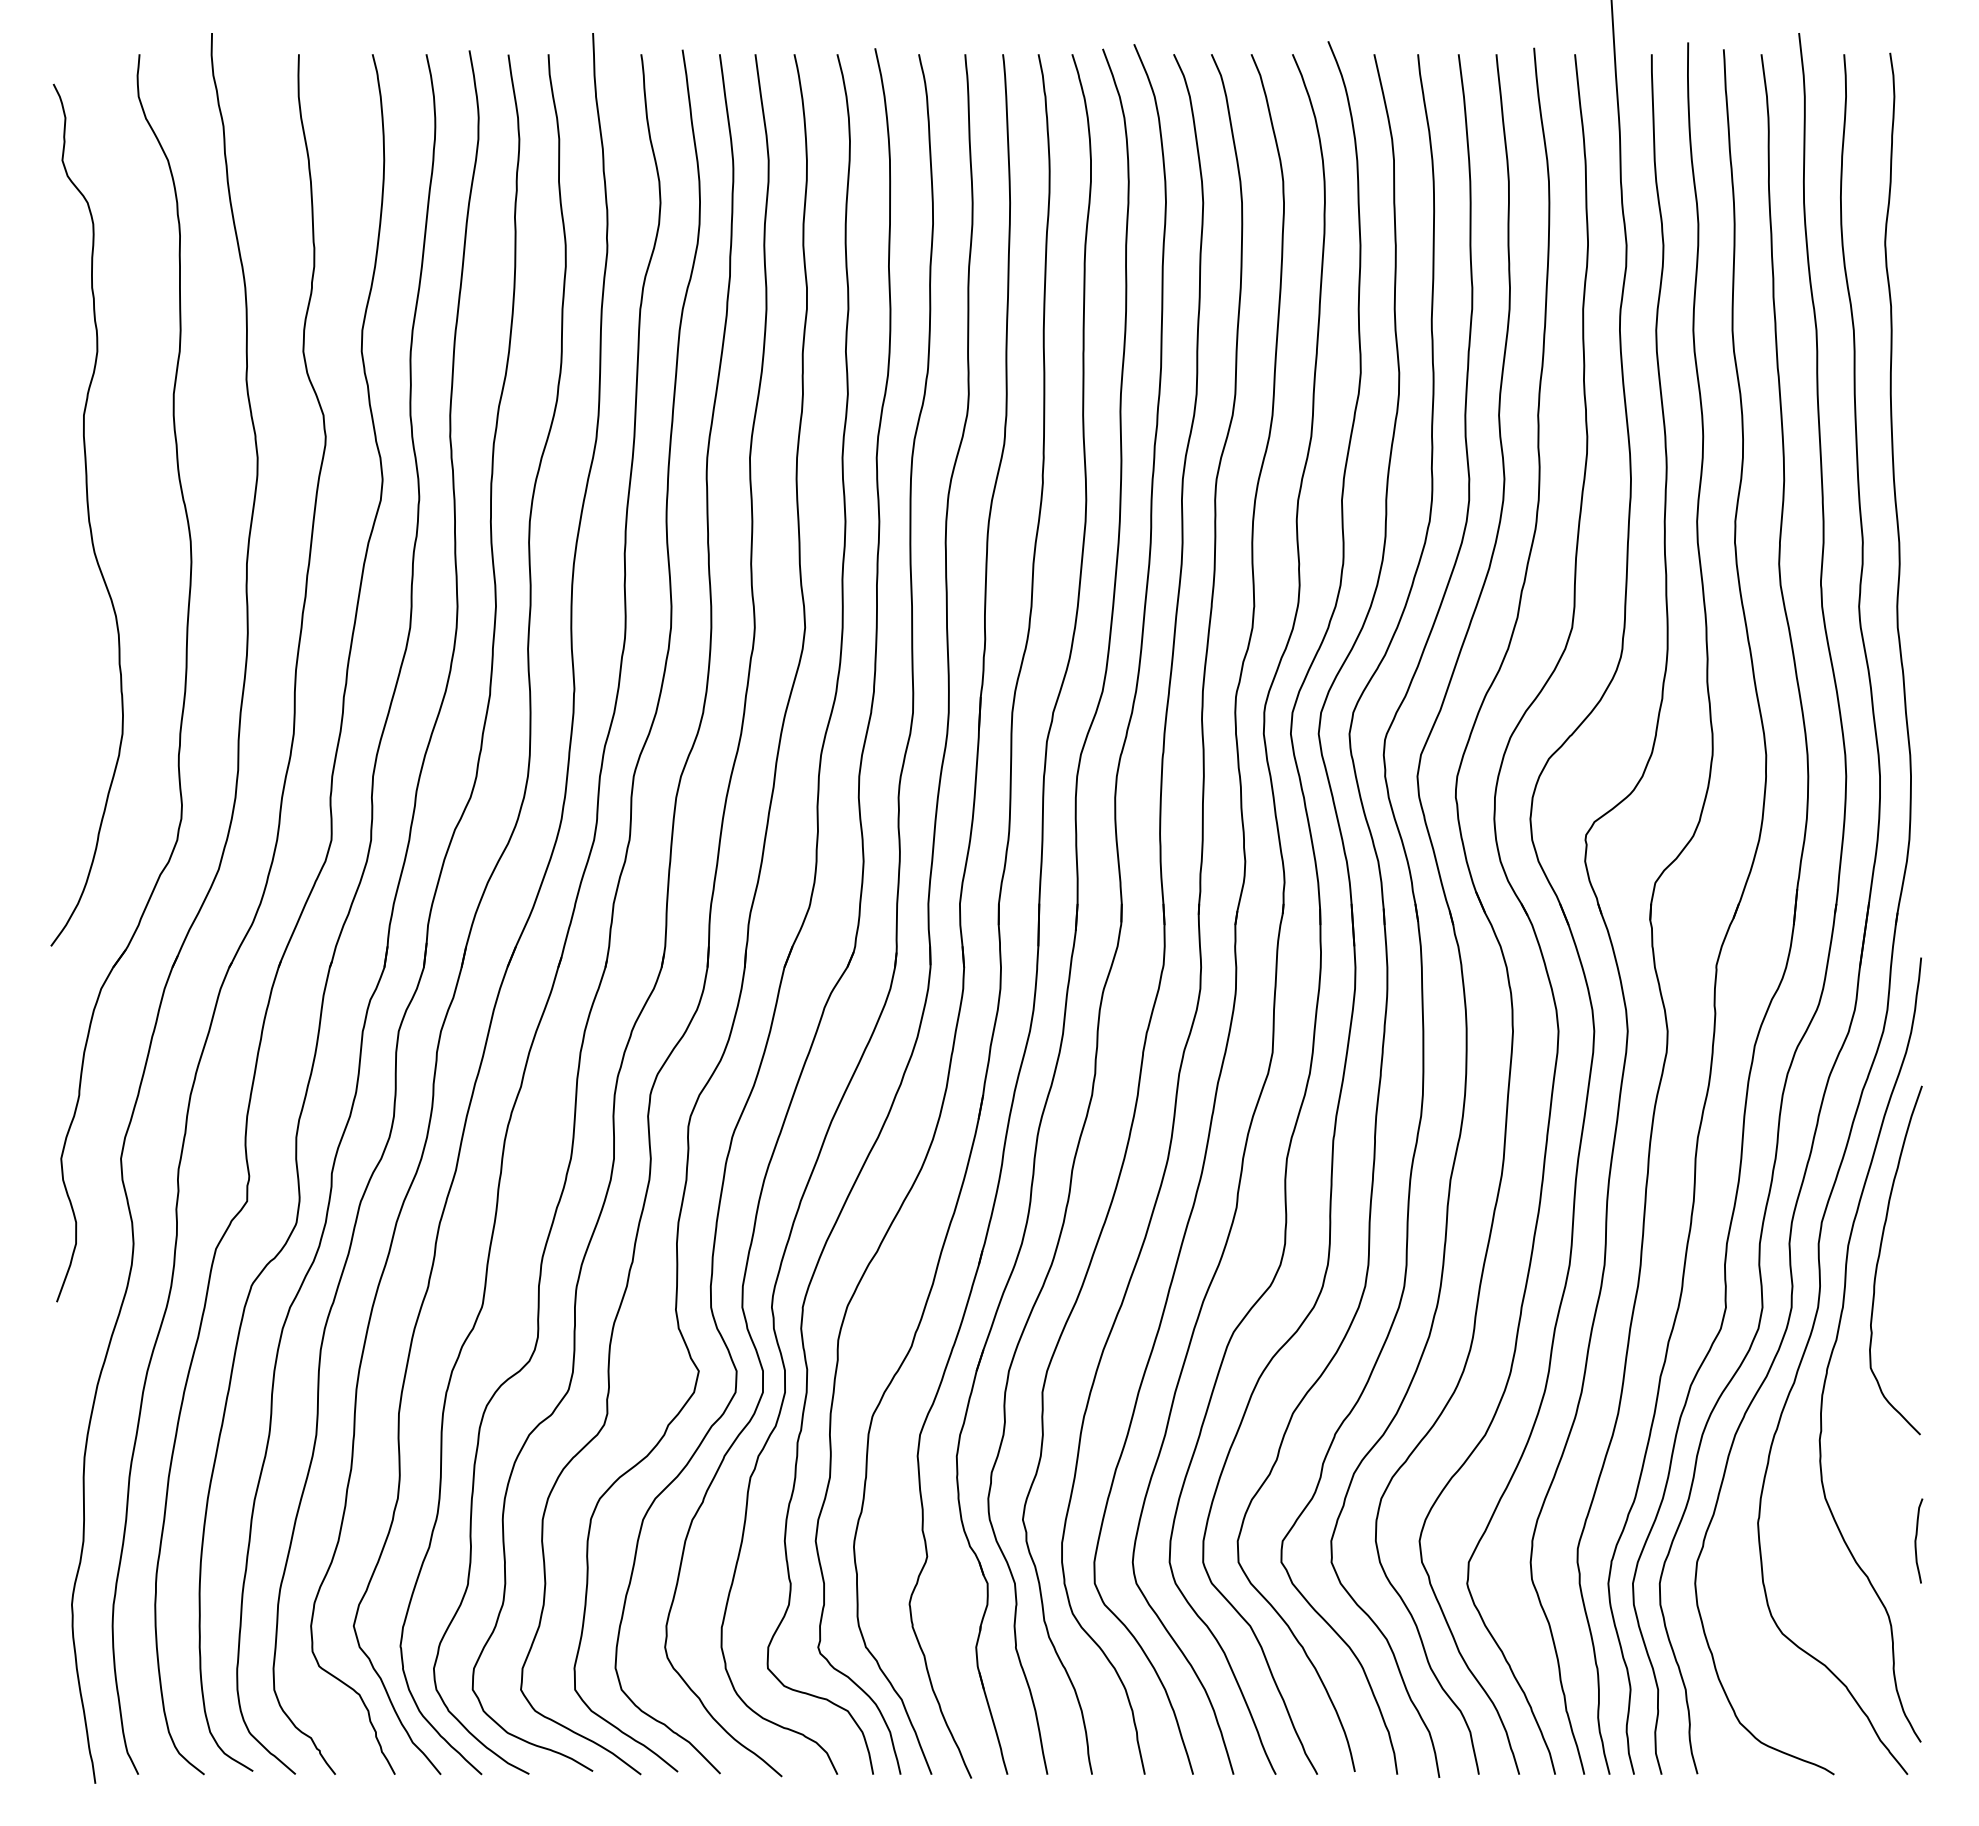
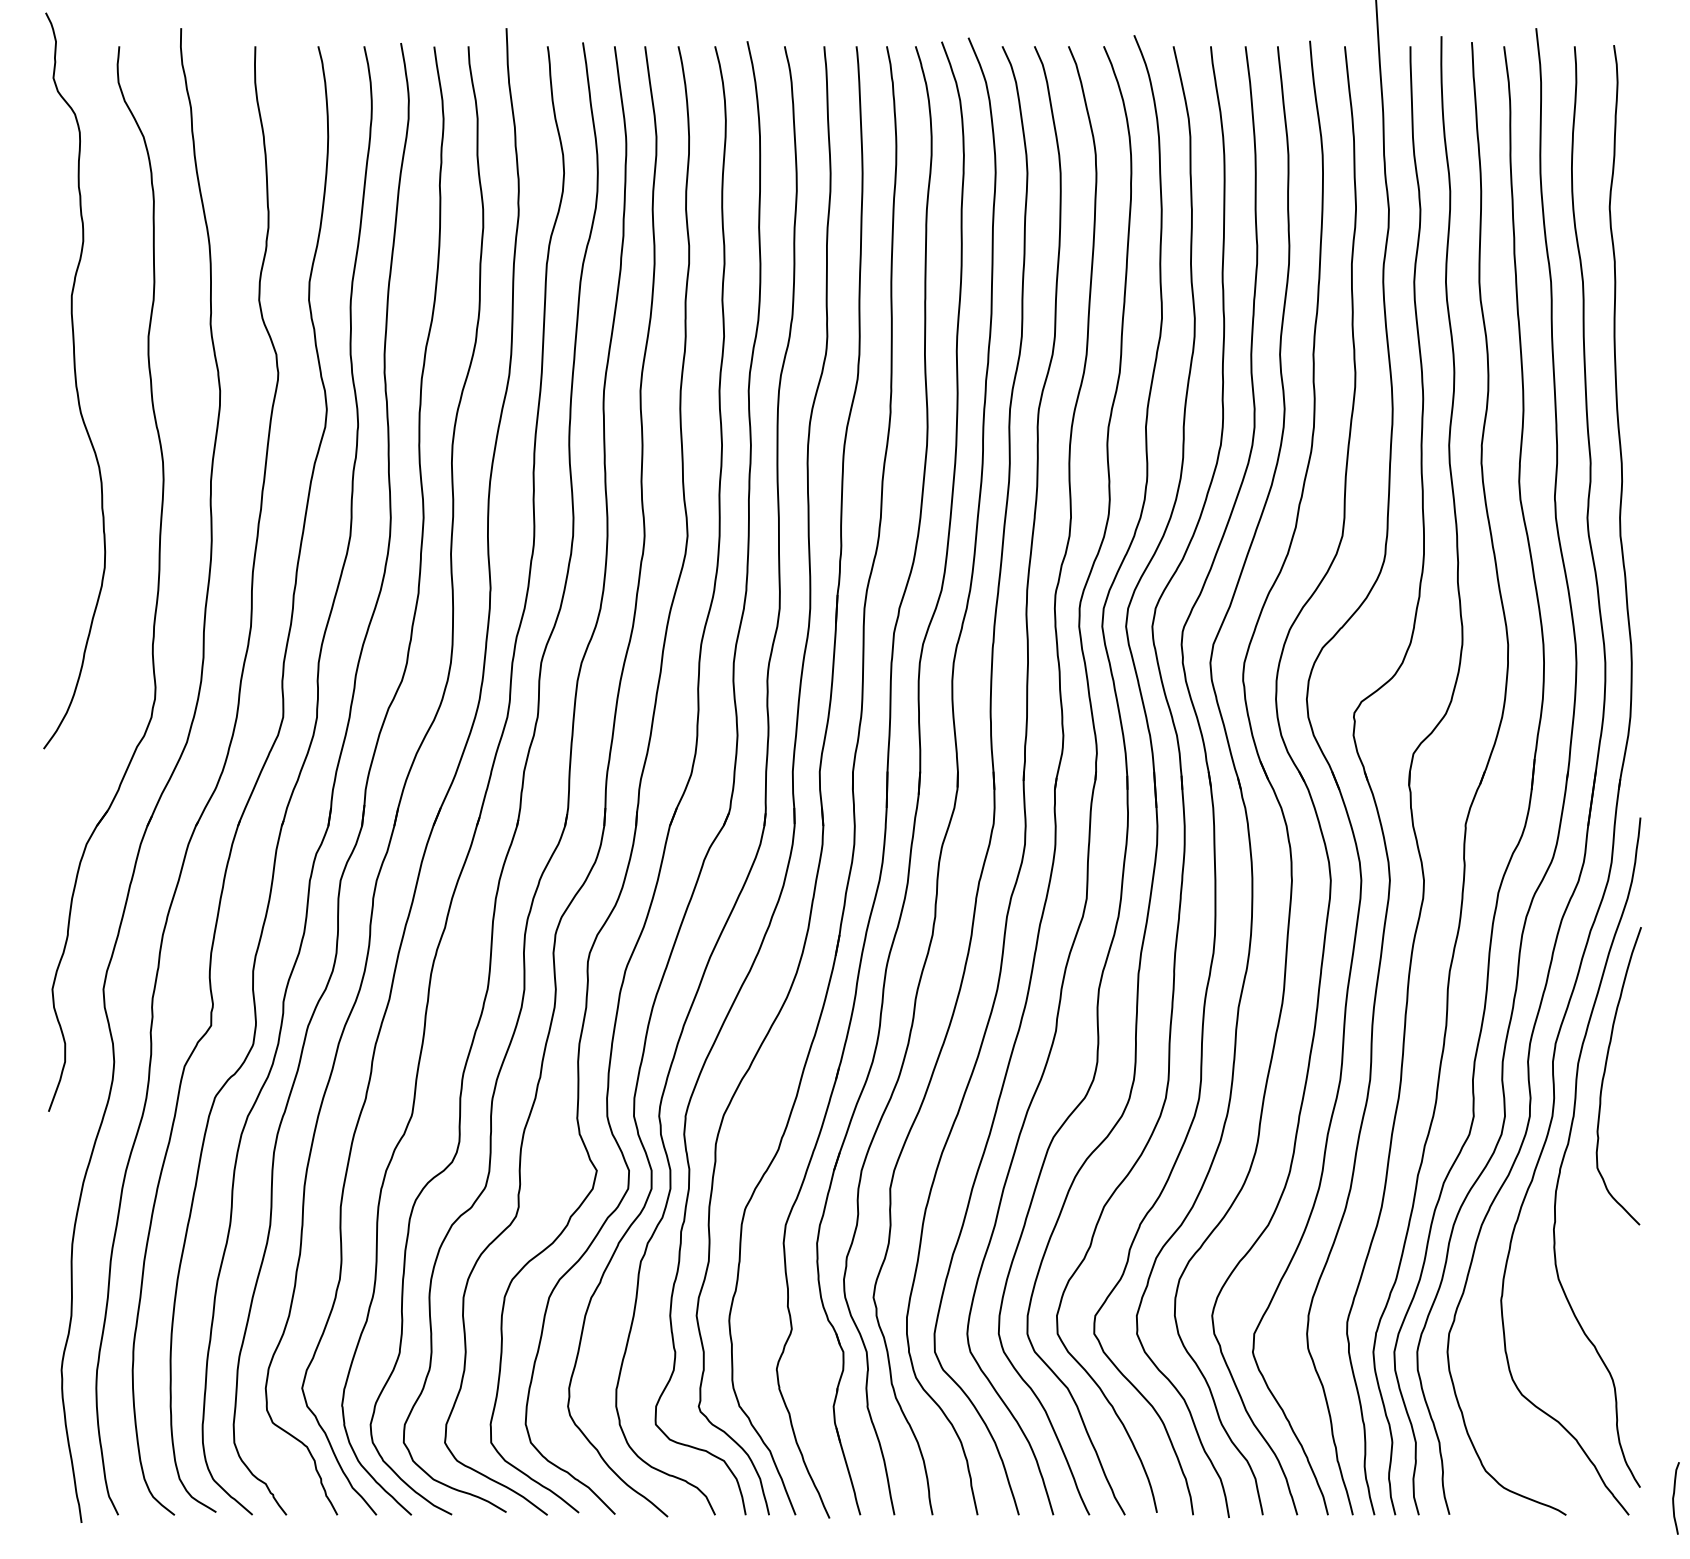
curve: (87, 514) -> (74, 380), moved
curve: (1916, 1540) -> (1674, 1497), moved

